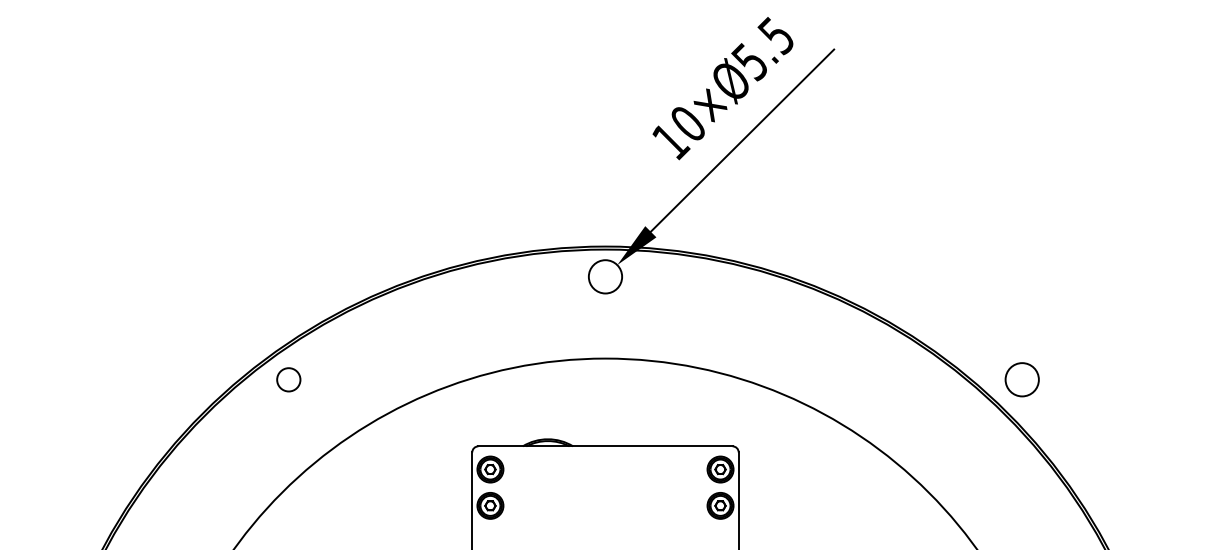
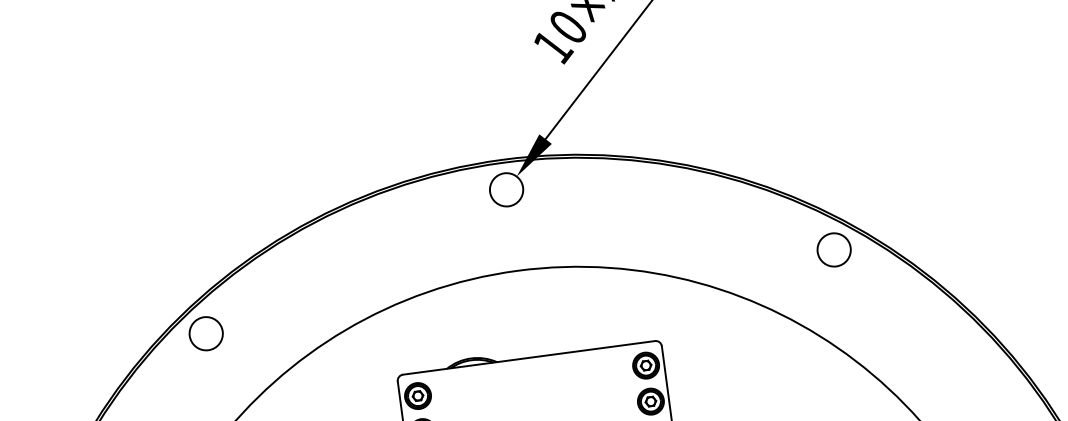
circle: (288, 379) -> (205, 333), size x1.43
circle: (1021, 379) -> (833, 249), moved

